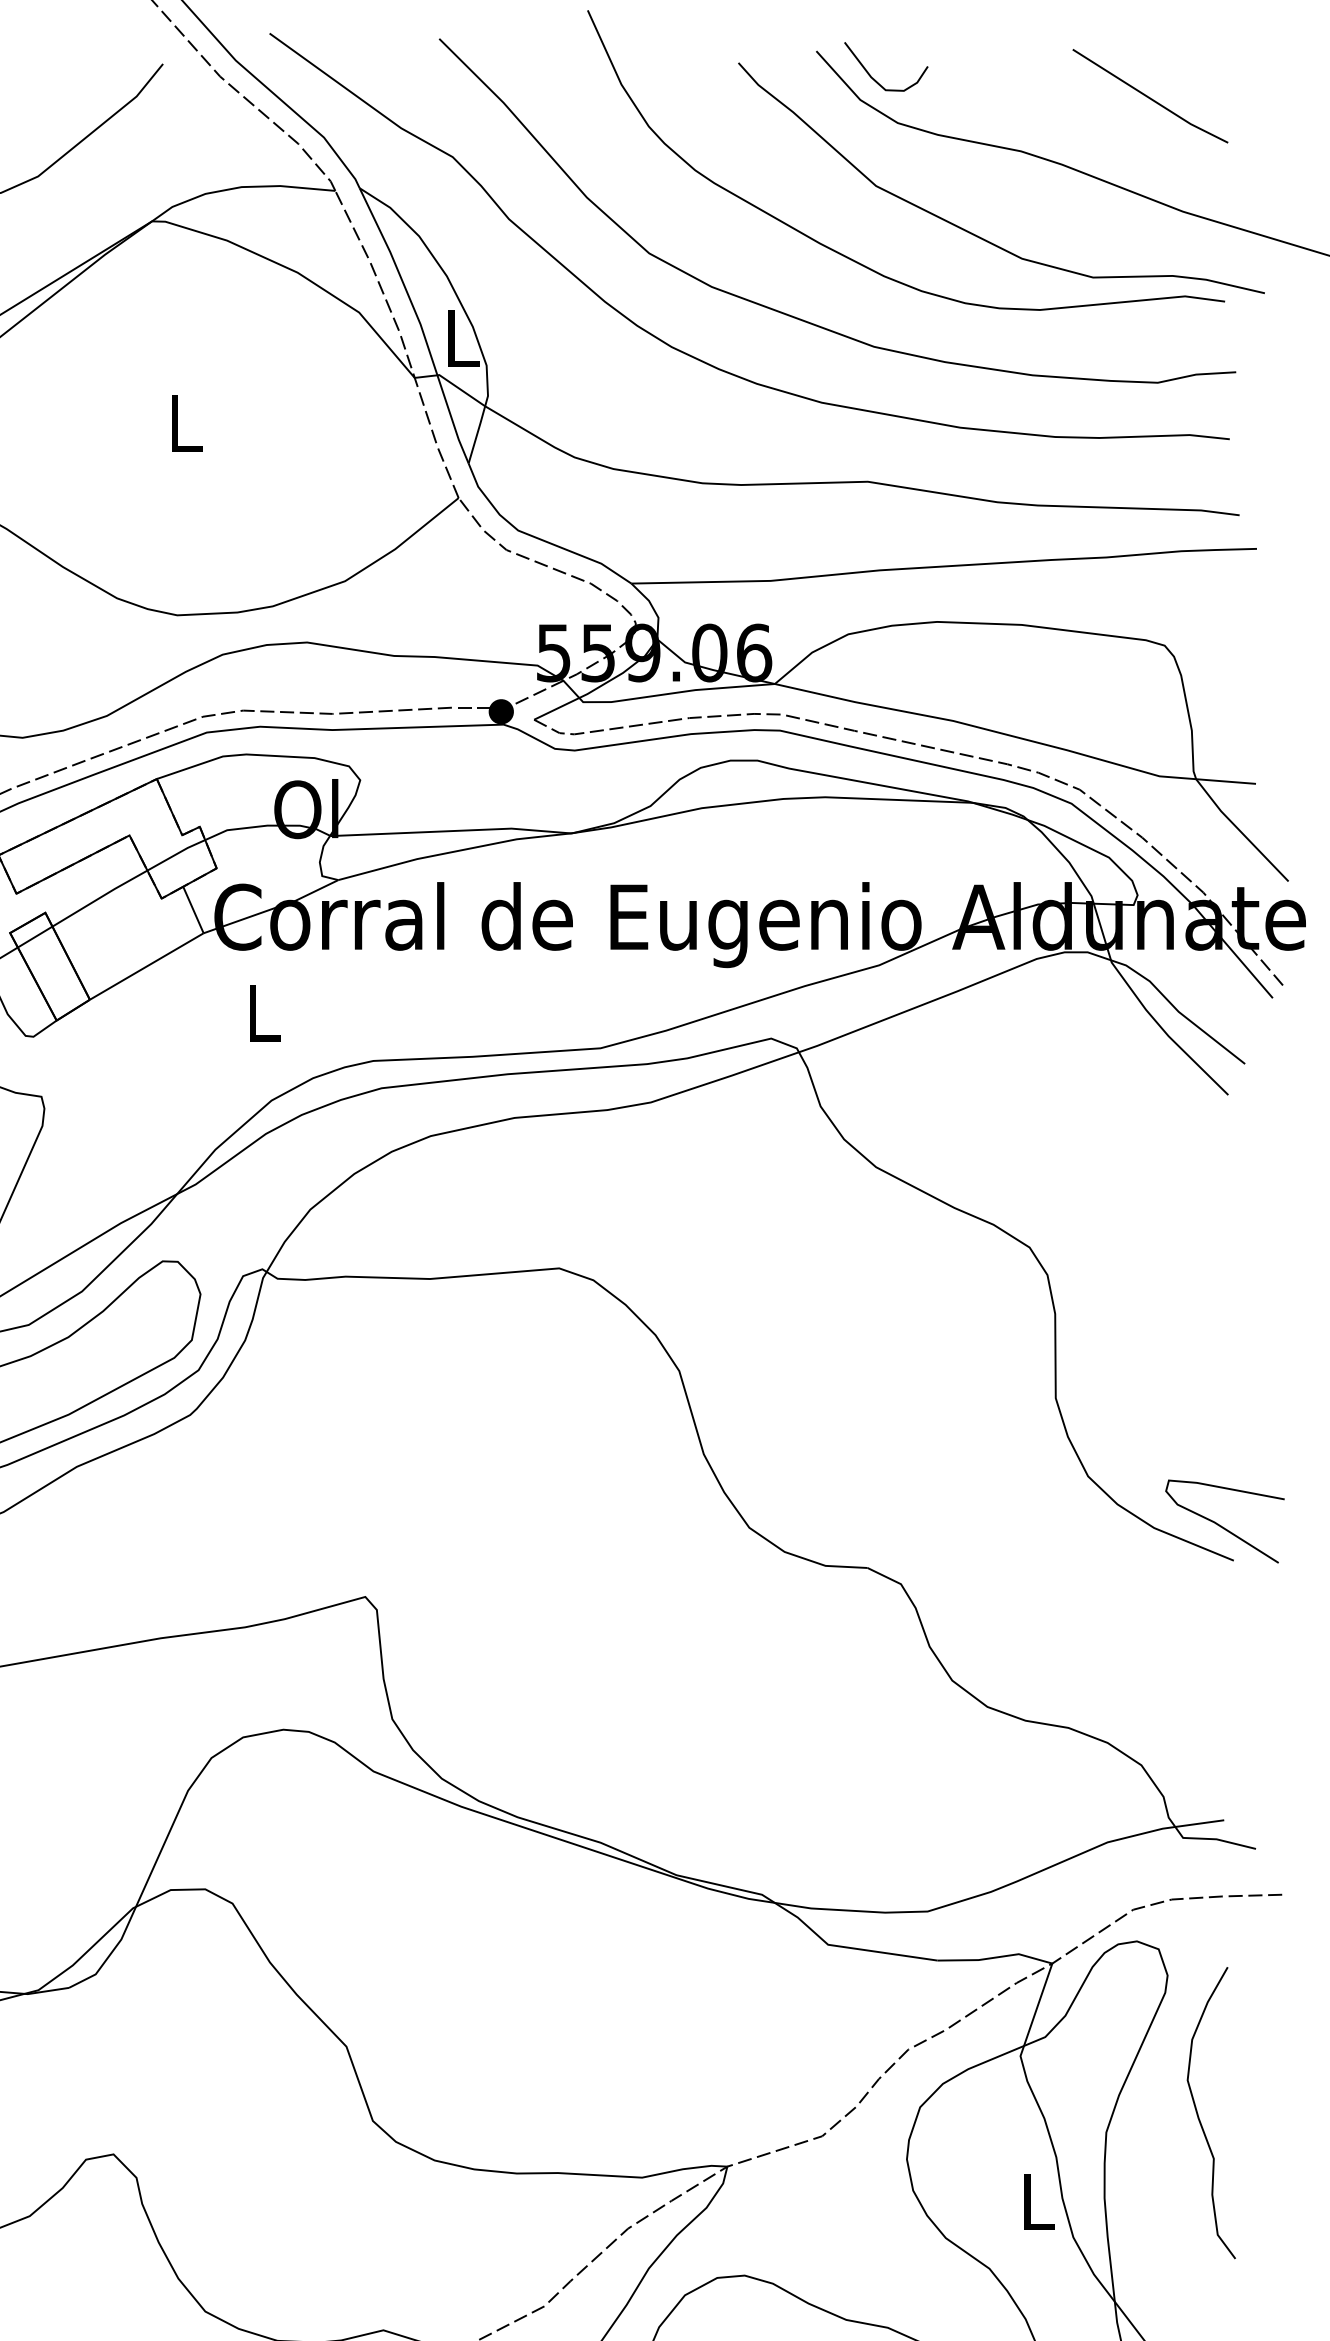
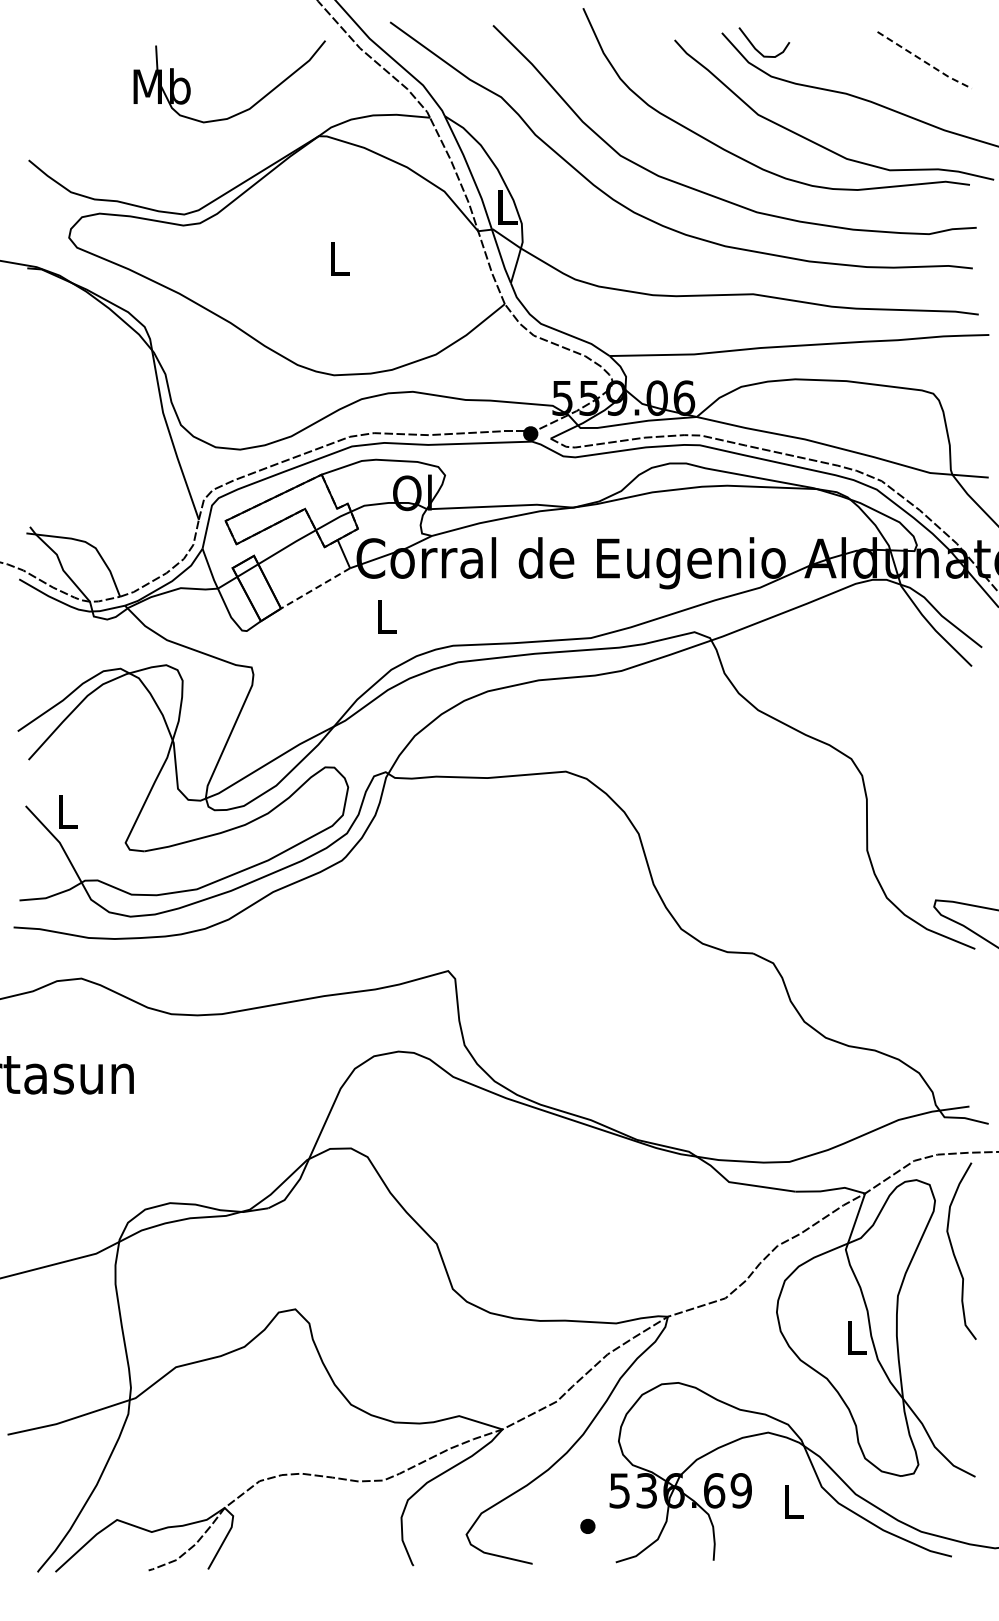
line: (1150, 98) -> (924, 61), solid -> dashed
line: (146, 966) -> (315, 588), solid -> dashed
curve: (1199, 2115) -> (954, 1252), moved

